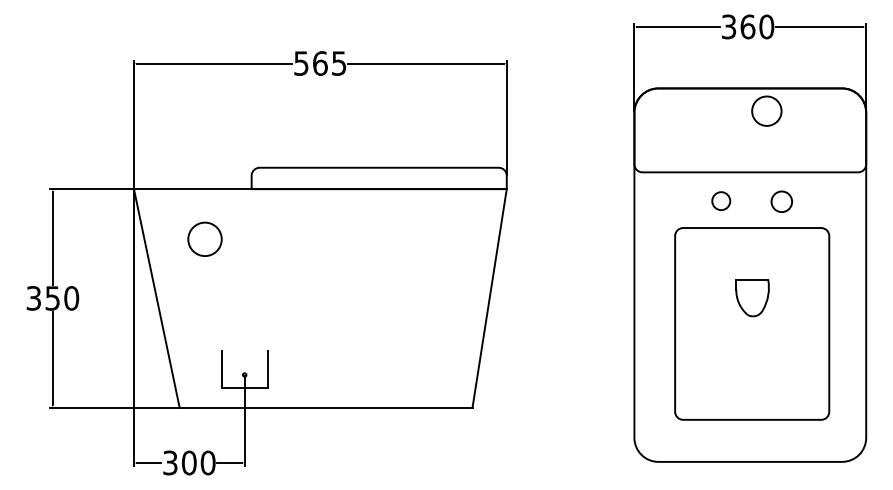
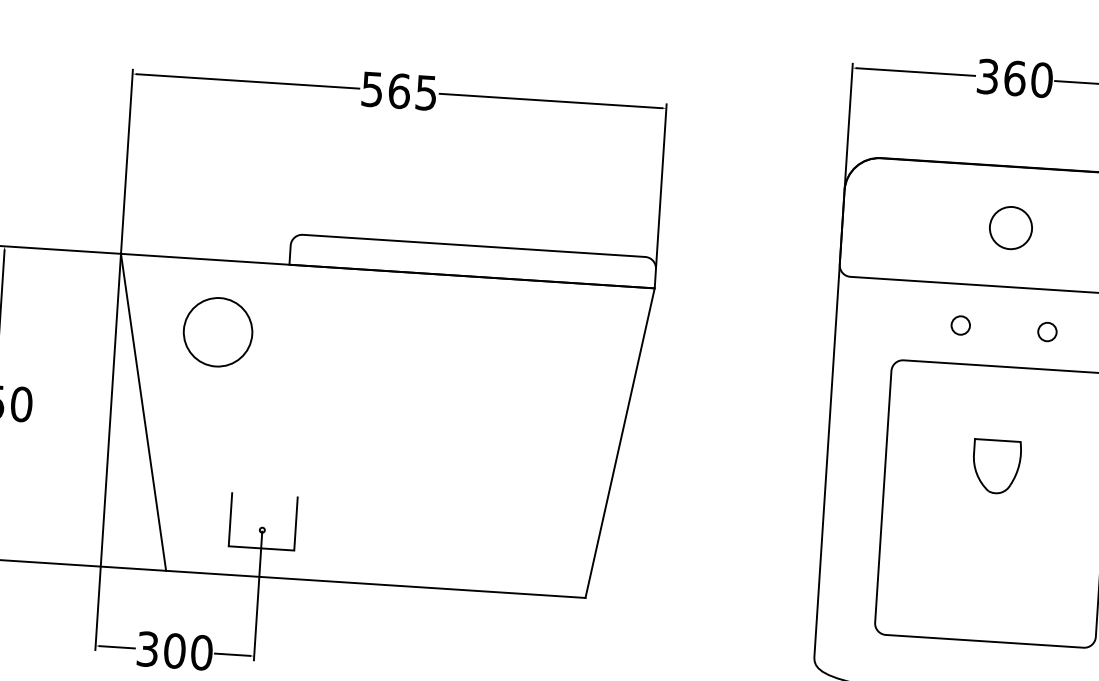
circle: (766, 110) -> (1010, 227), moved
circle: (721, 201) -> (961, 325), size x0.71
circle: (781, 201) -> (1046, 331), size x0.62
circle: (204, 239) -> (217, 332), size x1.43

